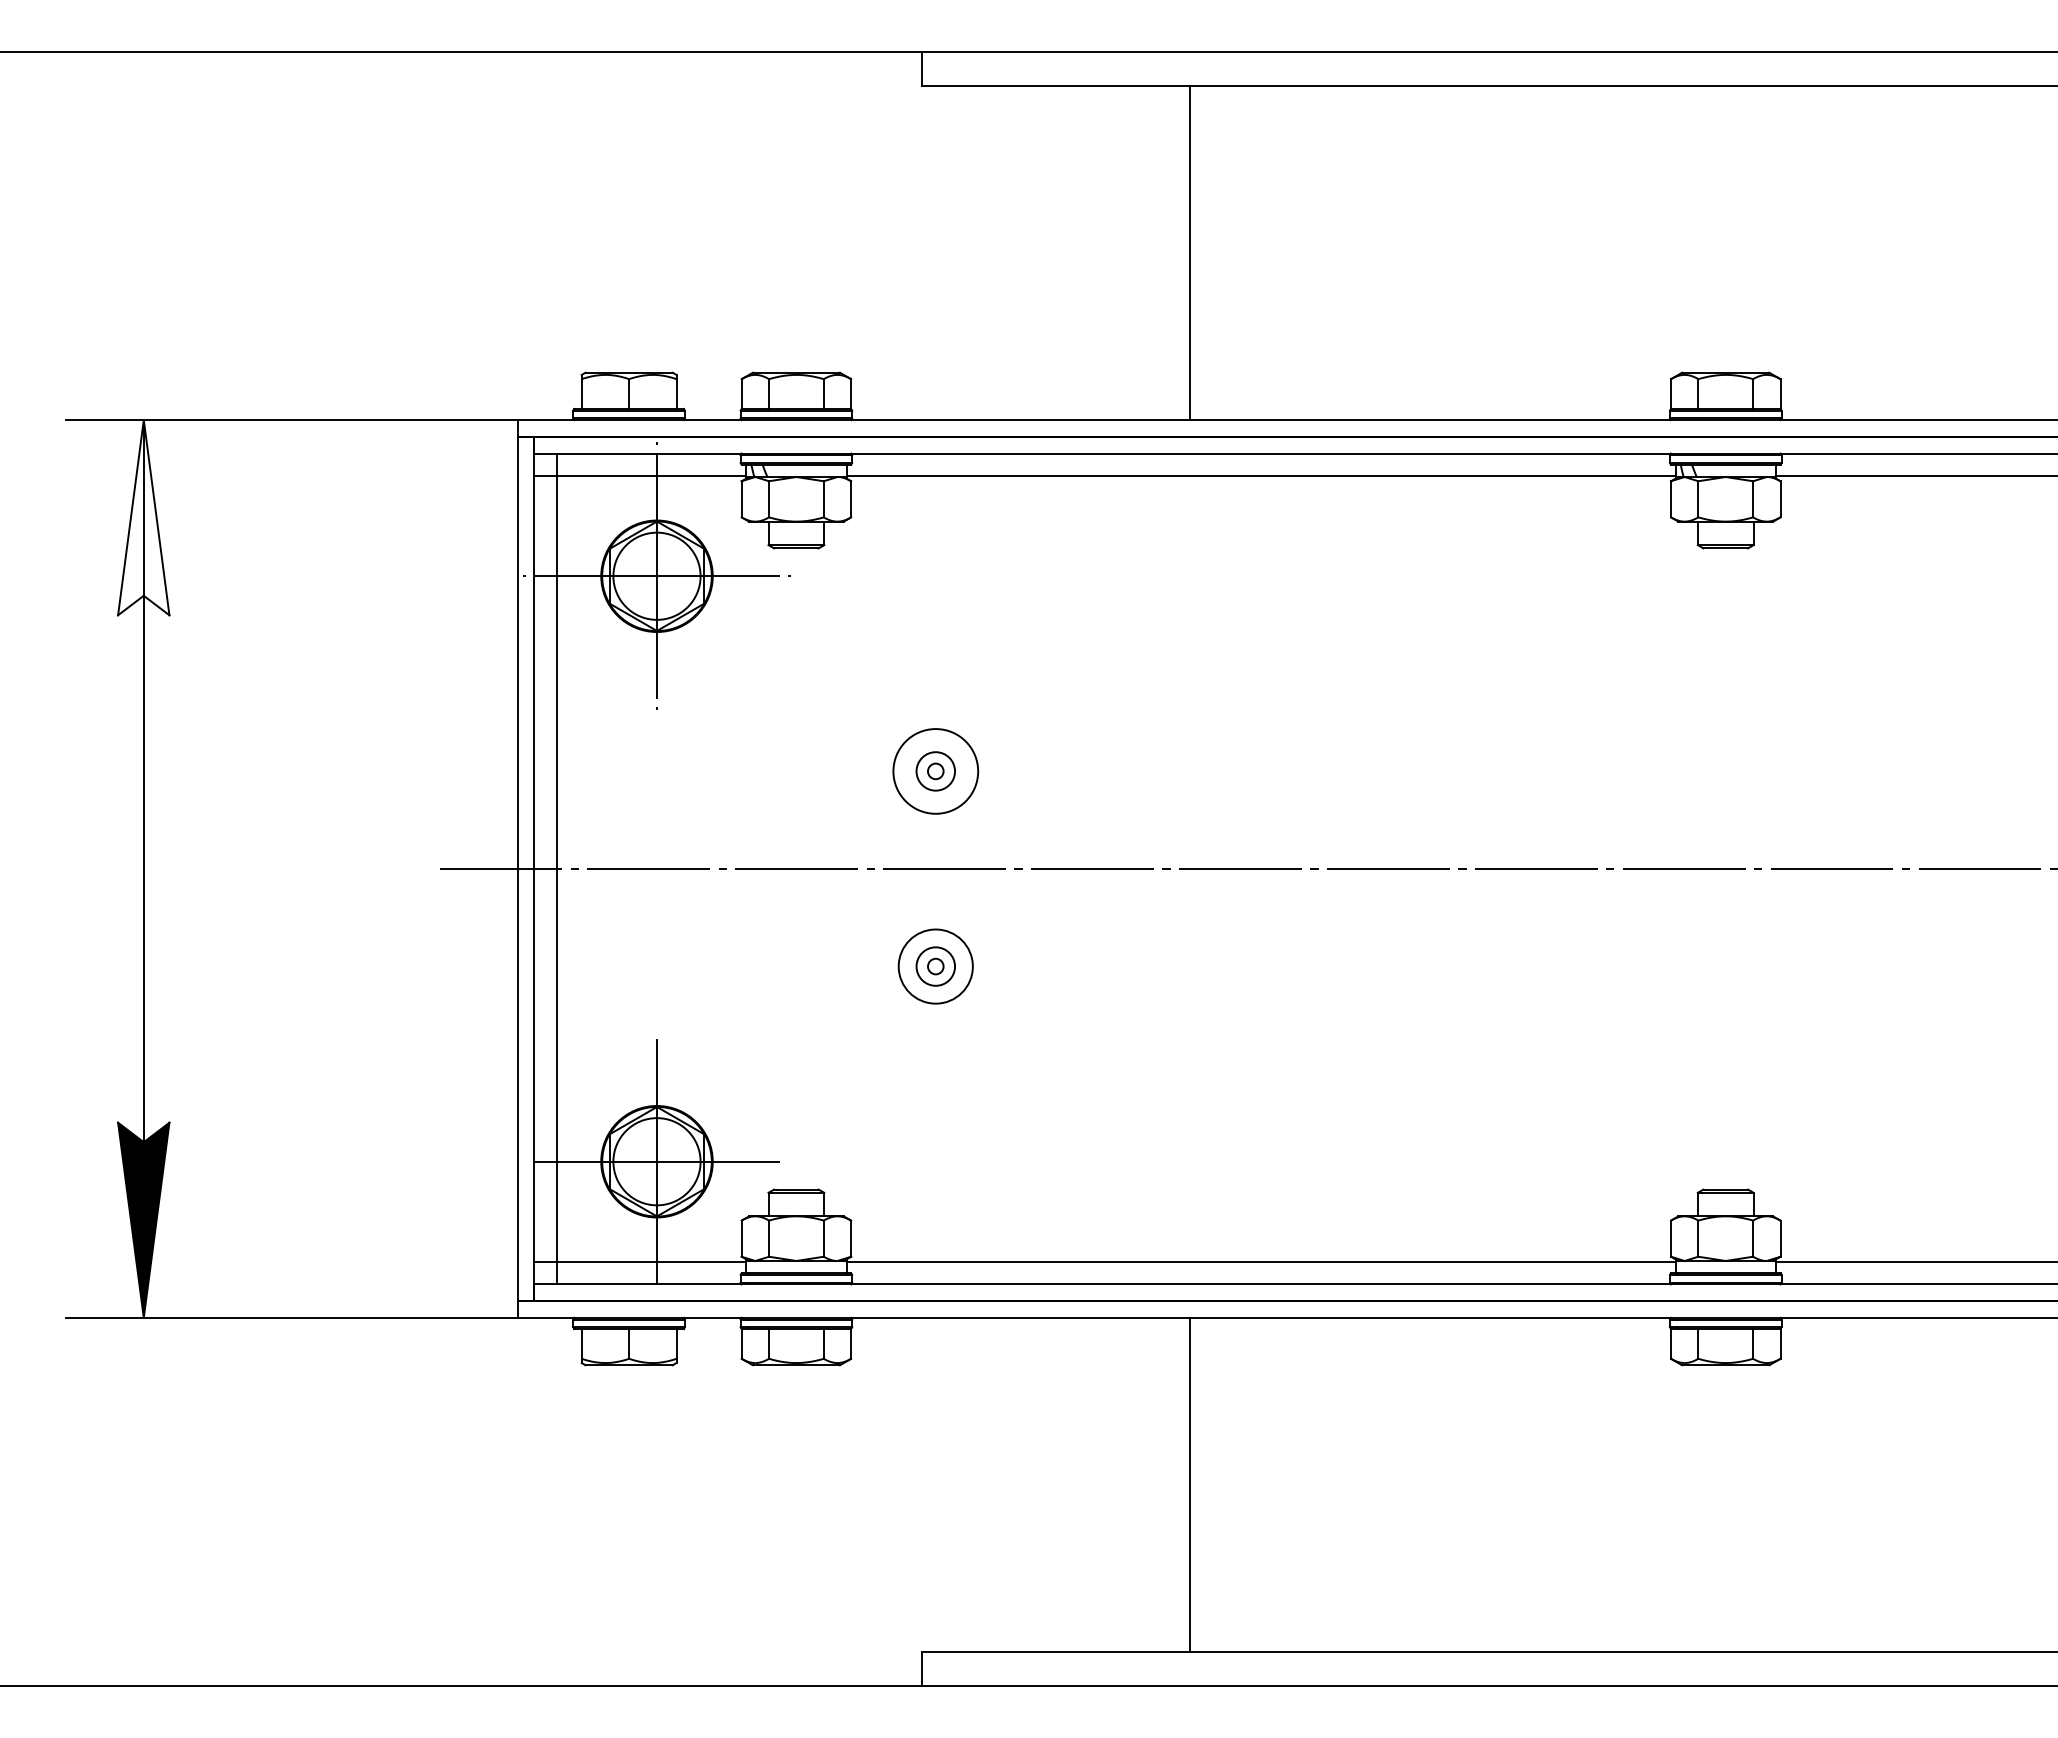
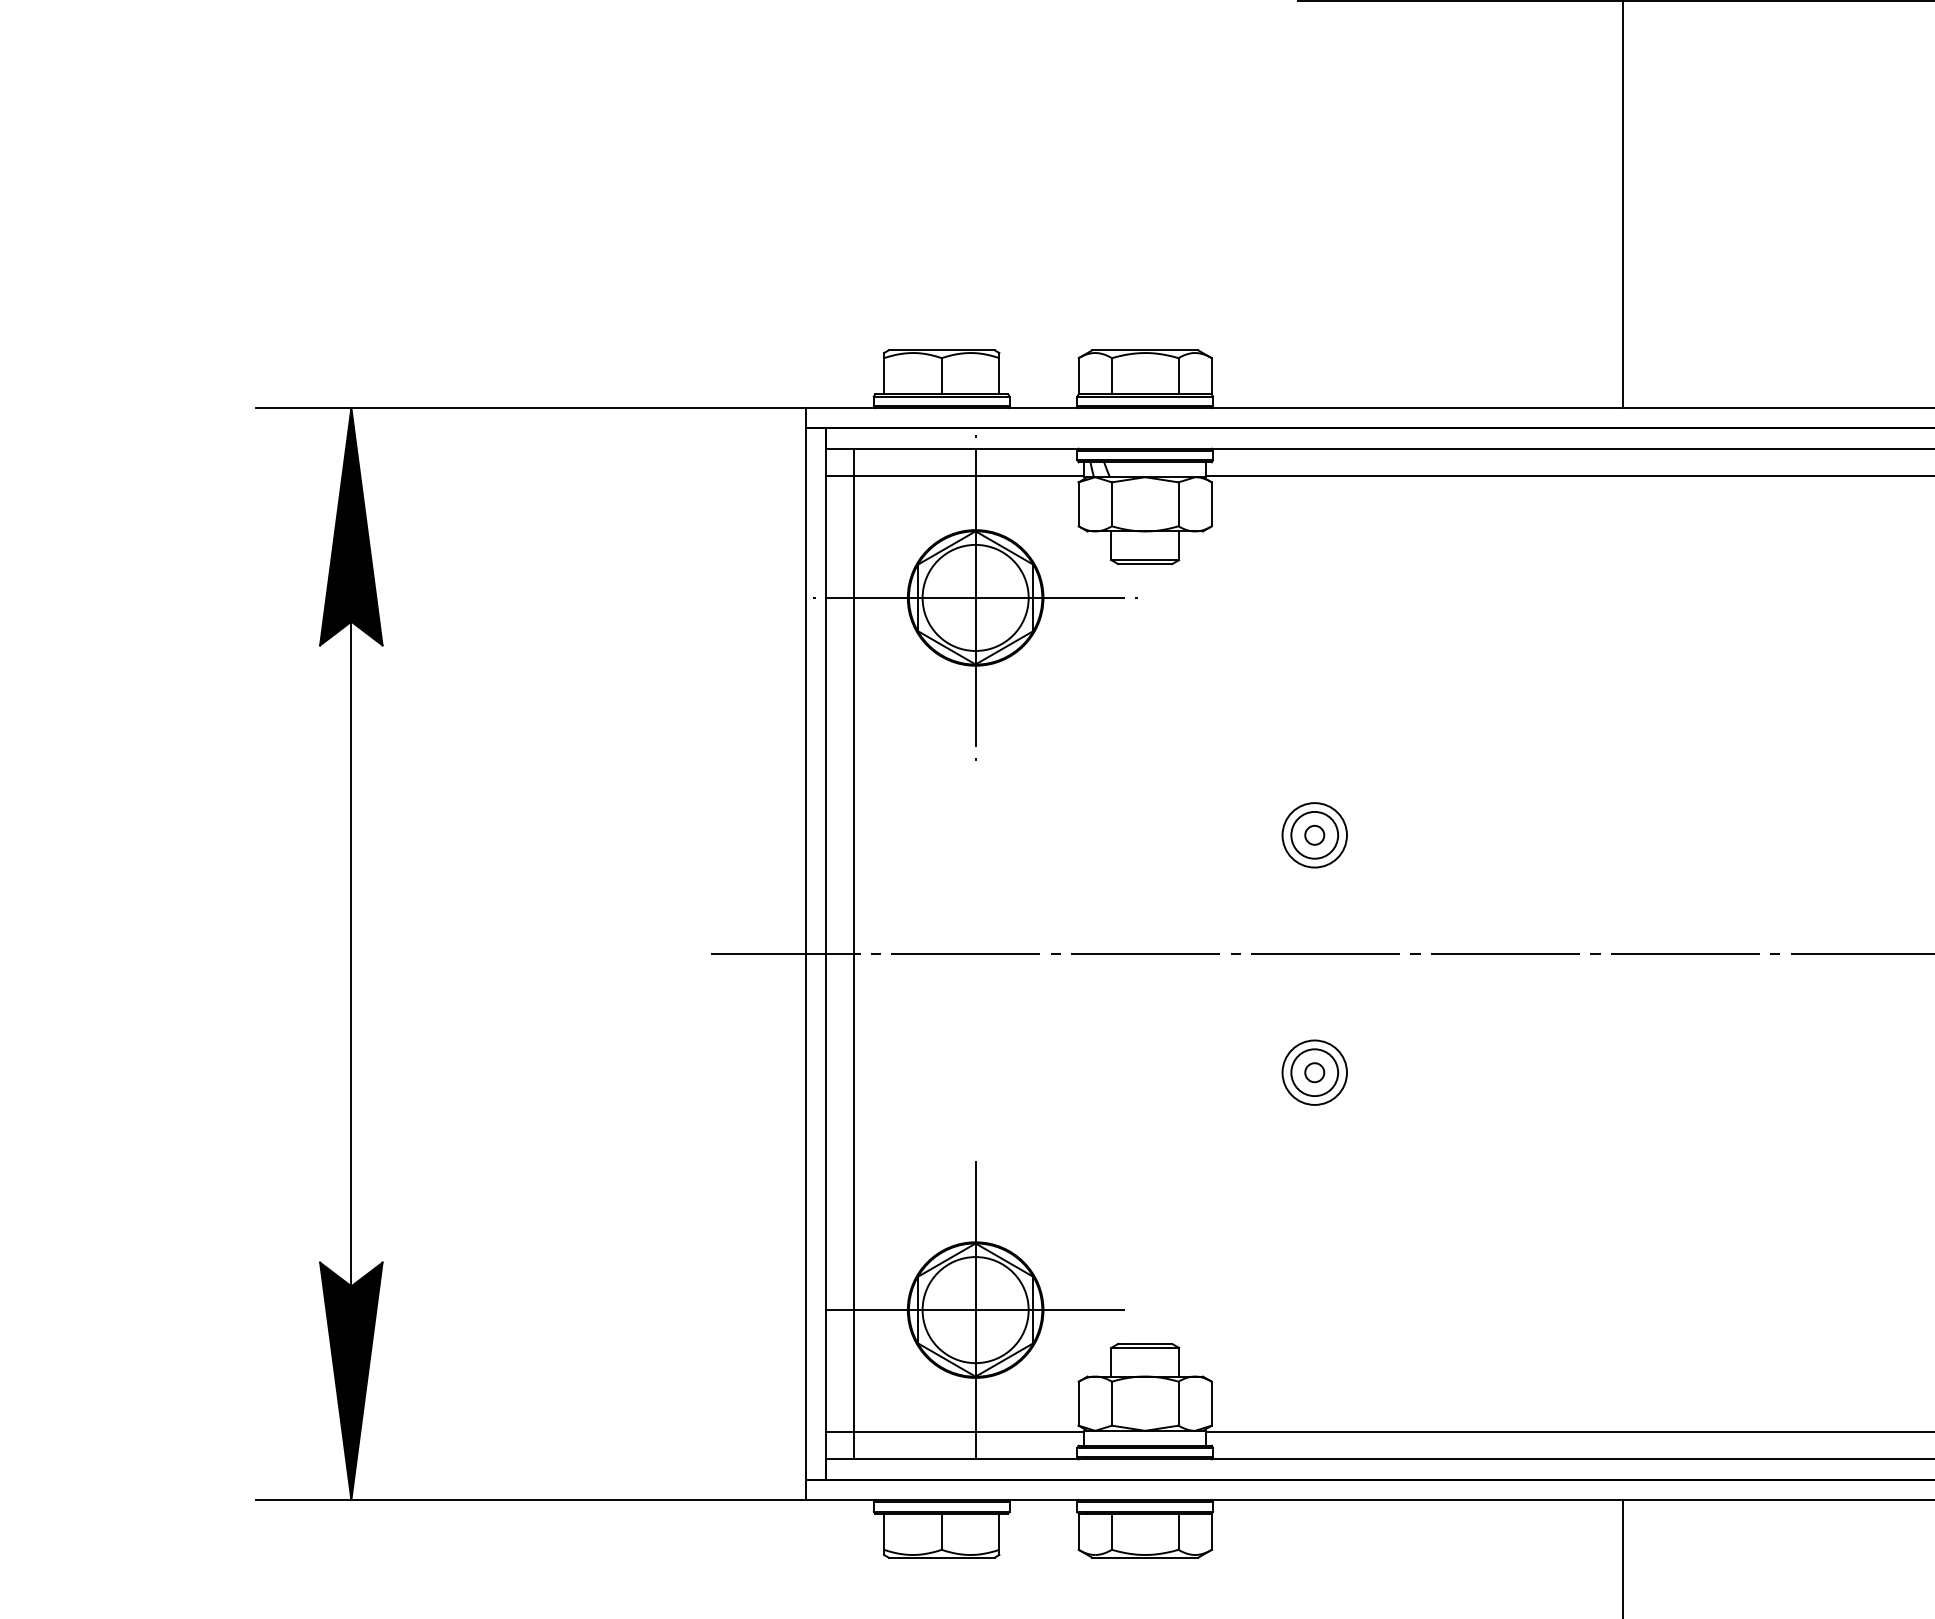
fill: (143, 517) -> (351, 526), added
circle: (935, 770) -> (1314, 834), size x0.62
circle: (935, 966) -> (1314, 1072), size x0.71

